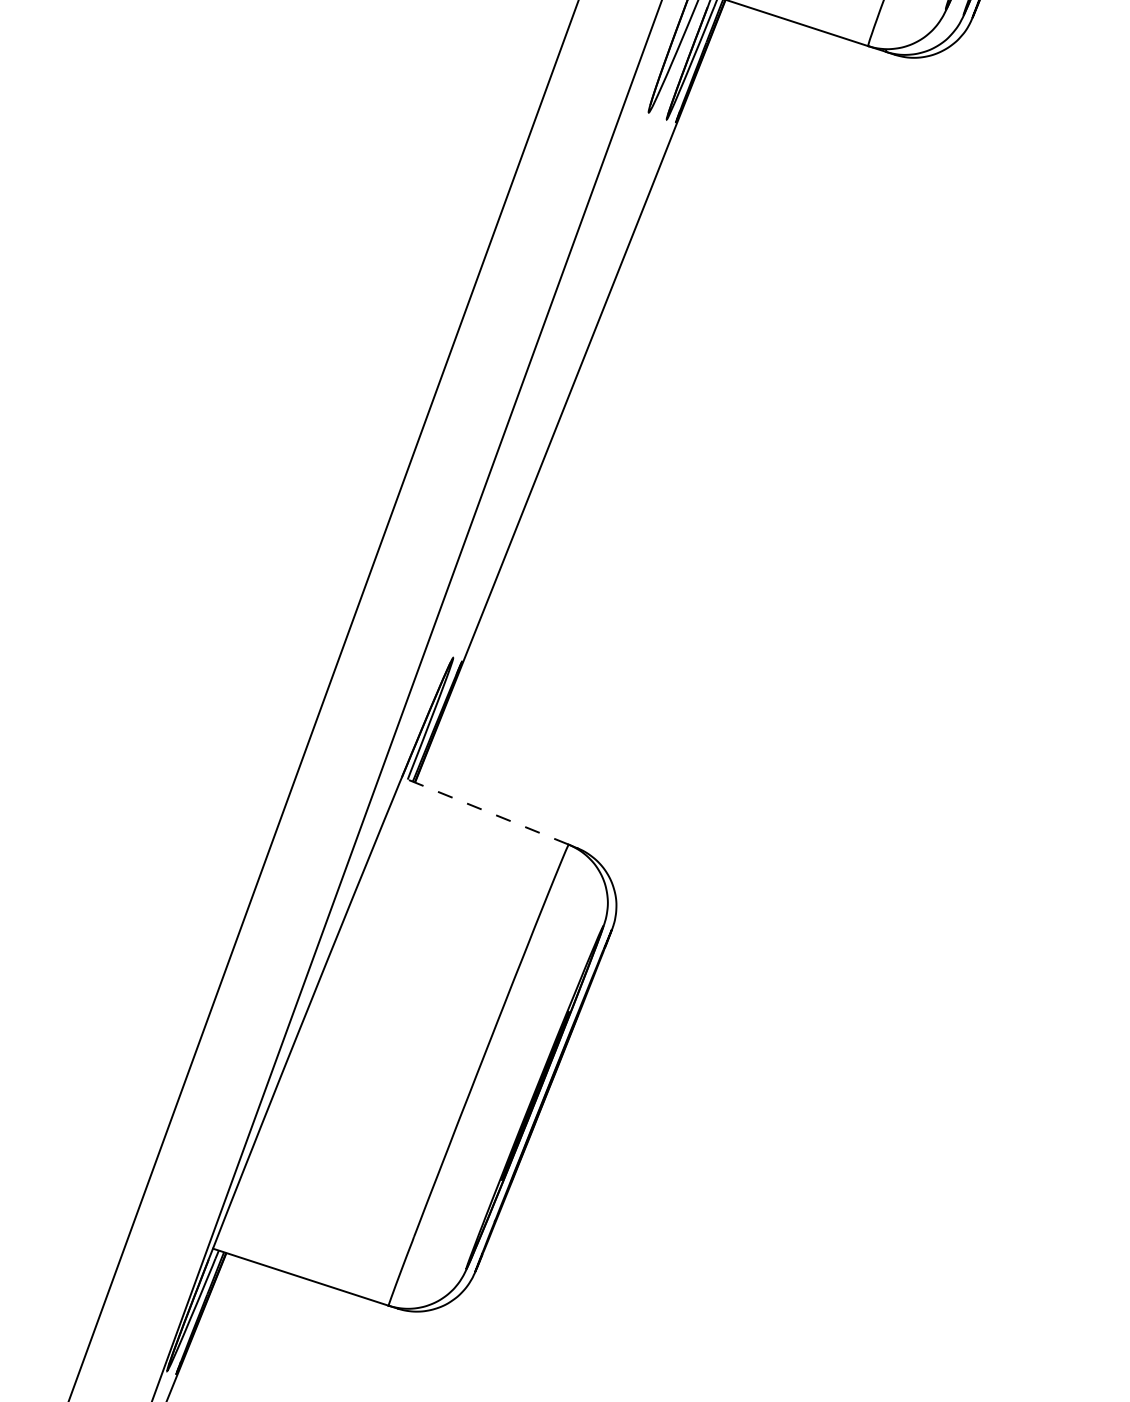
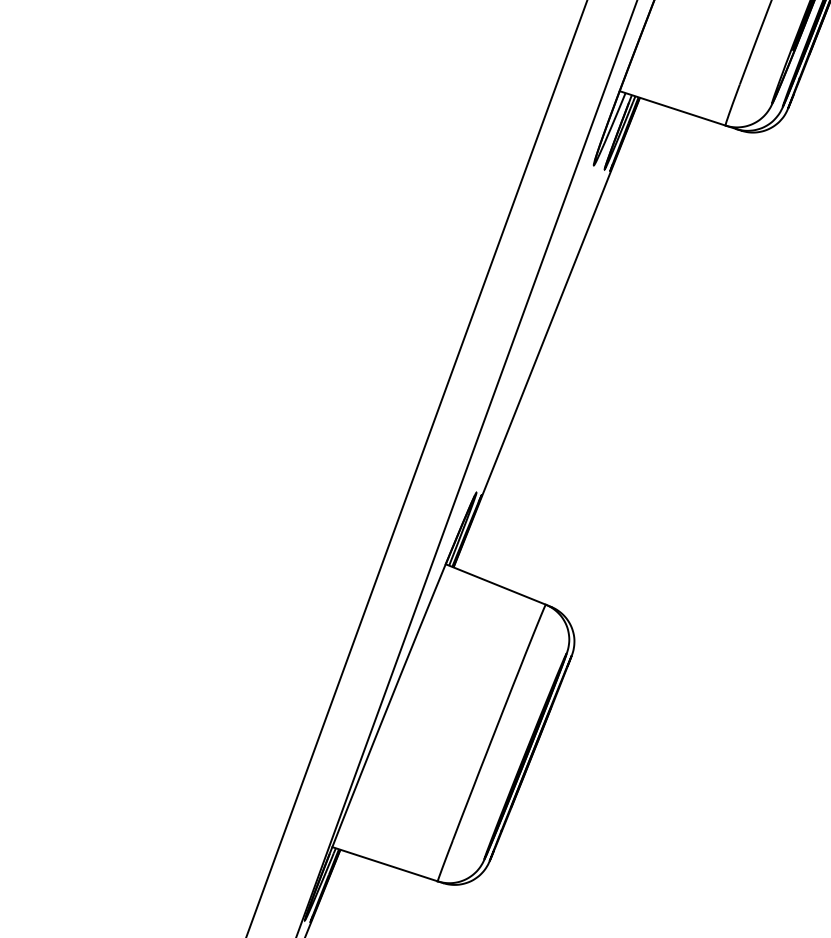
line: (484, 810) -> (495, 584), dashed -> solid

